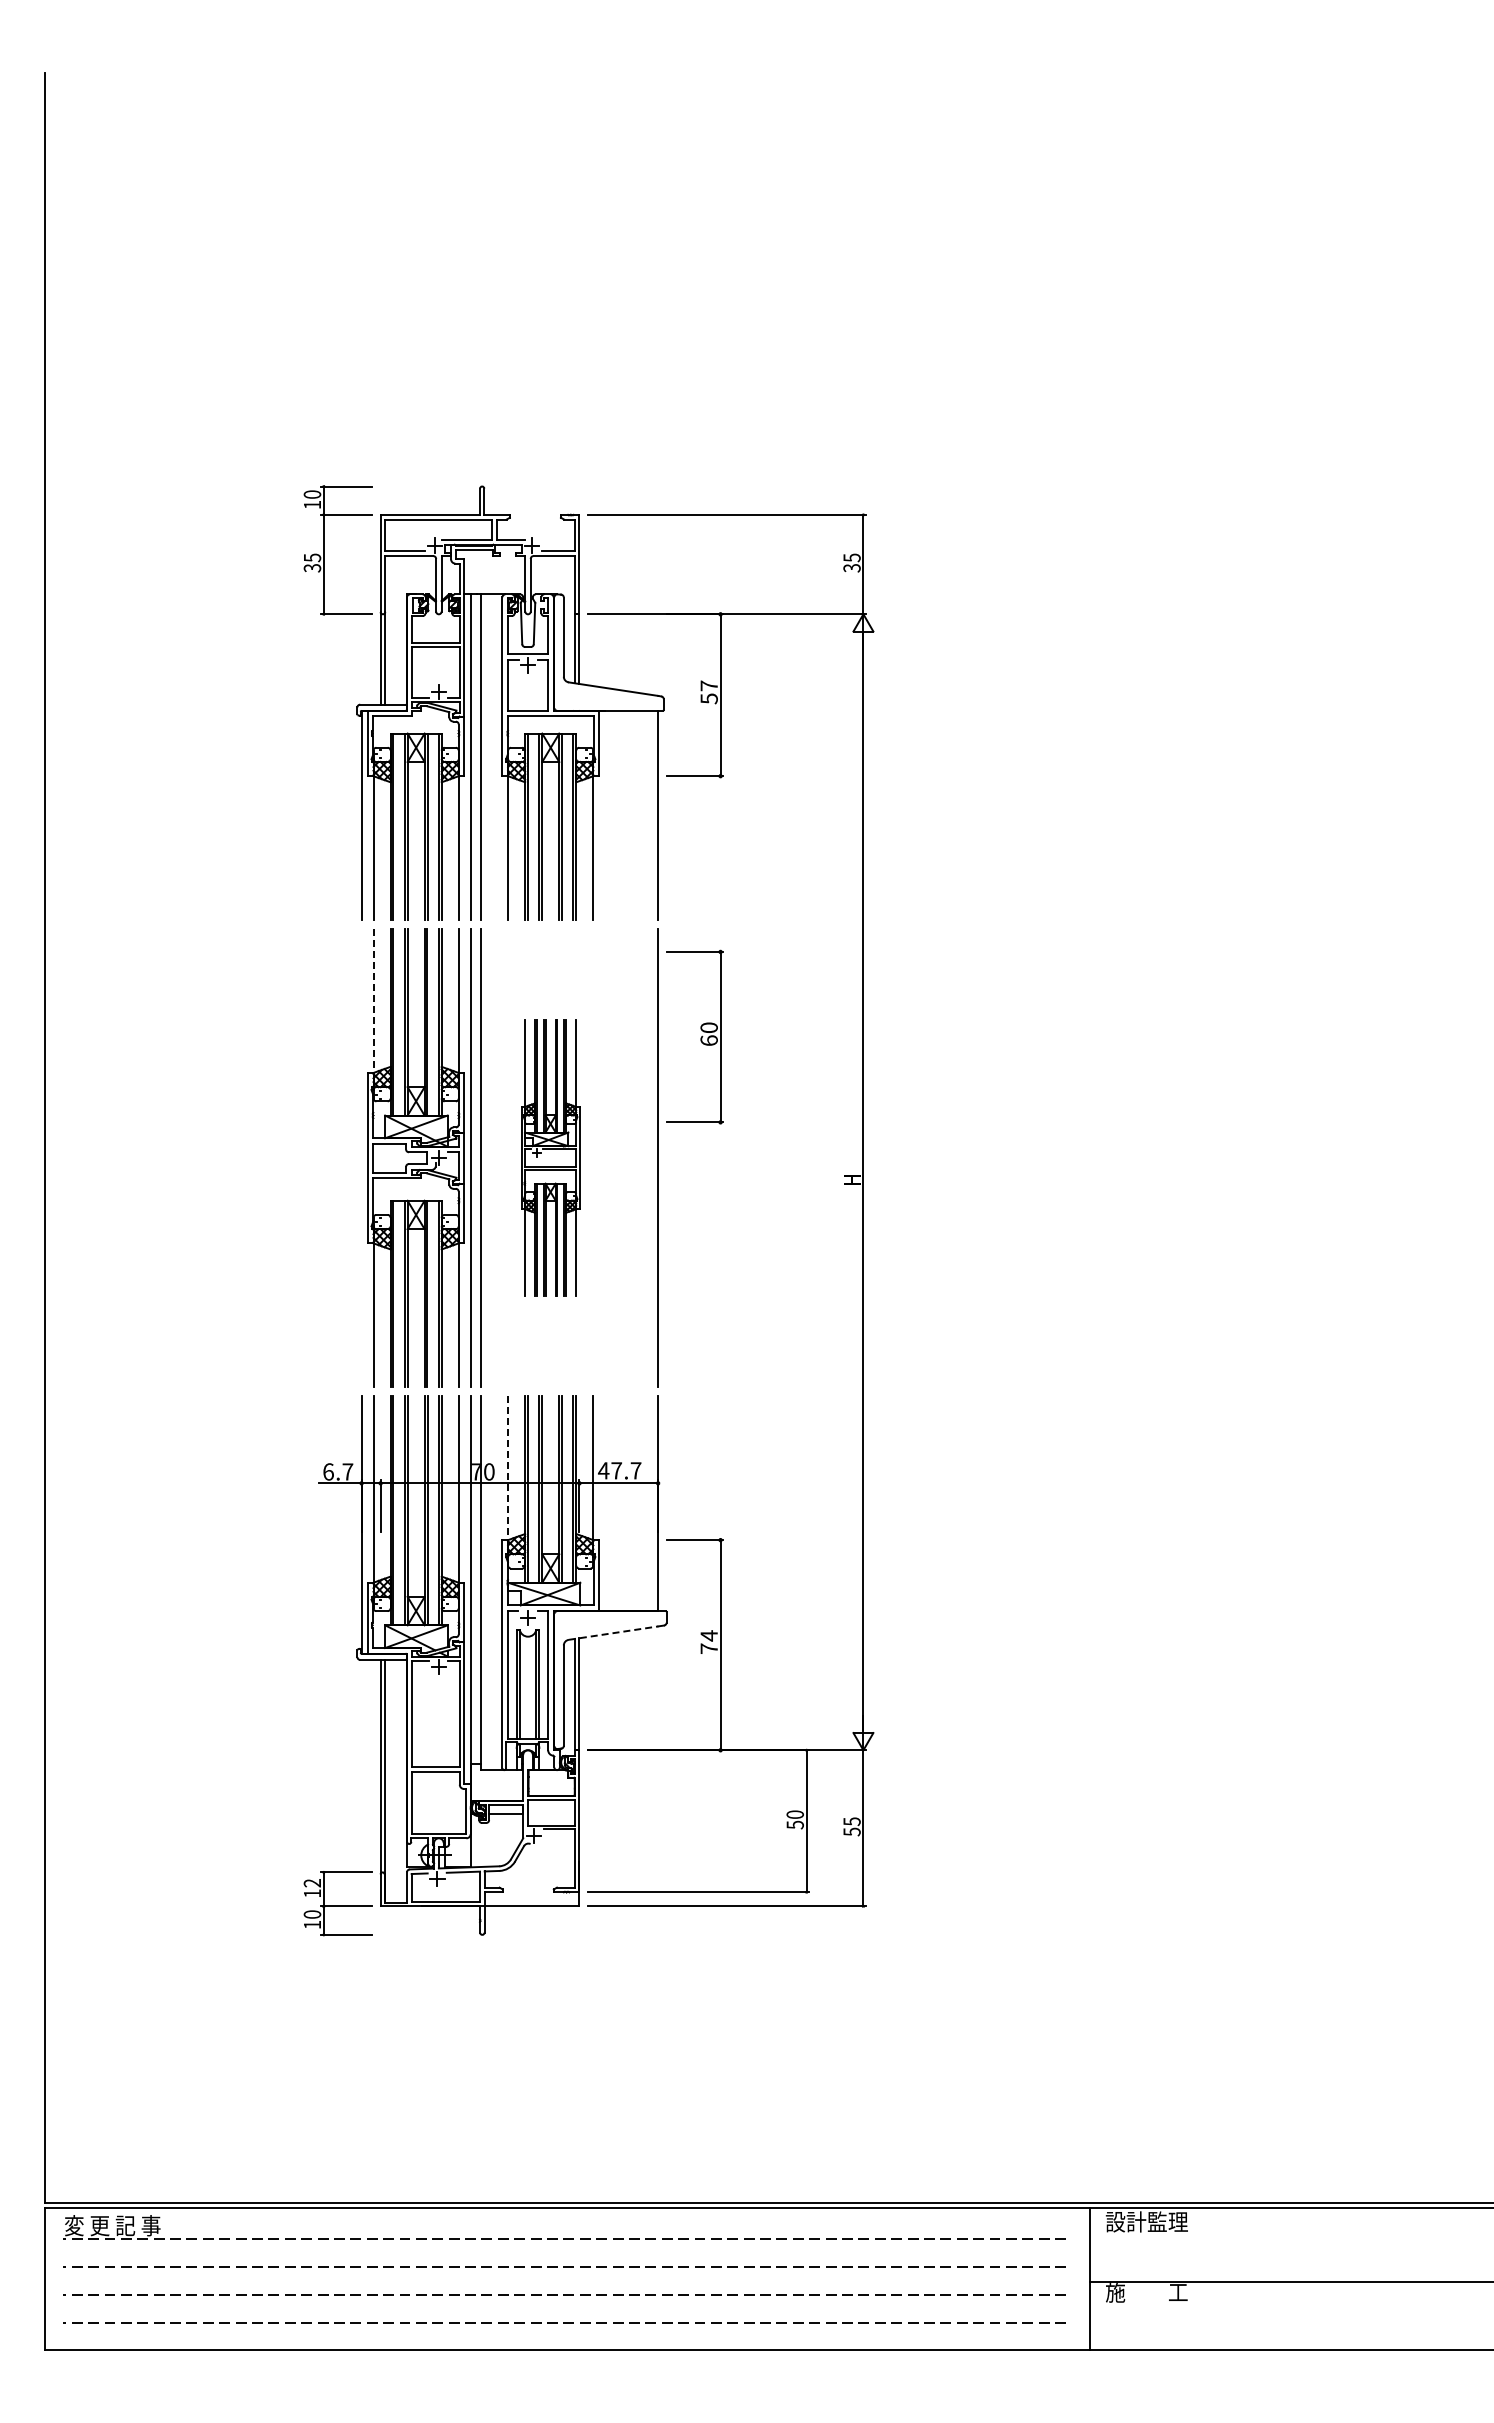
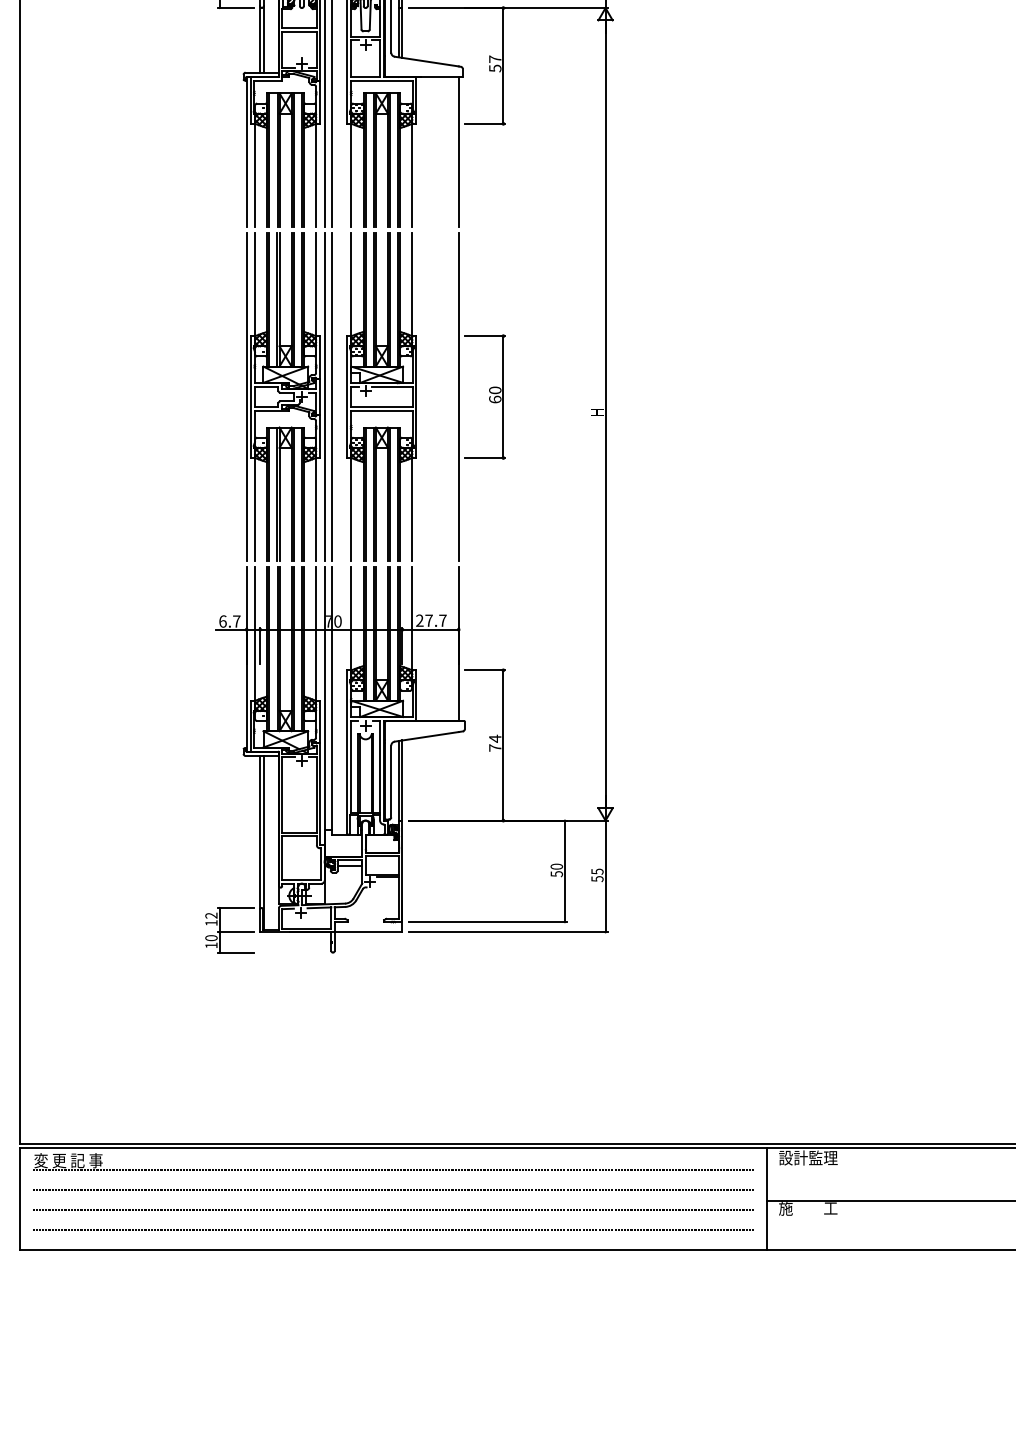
line: (373, 1001) -> (255, 285), dashed -> solid
part: (700, 1037) -> (489, 397), moved
line: (361, 1157) -> (246, 396), added
part: (550, 1157) -> (381, 396), size x1.67
line: (508, 1468) -> (351, 619), dashed -> solid
text: (603, 1470) -> (419, 620), 47.7 -> 27.7
line: (614, 1633) -> (427, 737), dashed -> solid

